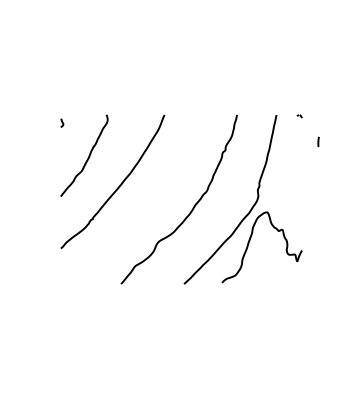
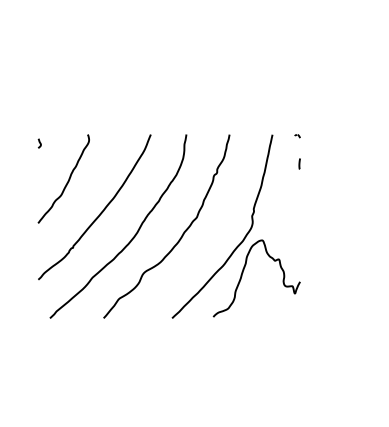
curve: (318, 141) -> (299, 163), moved
curve: (147, 209) -> (132, 237), added

